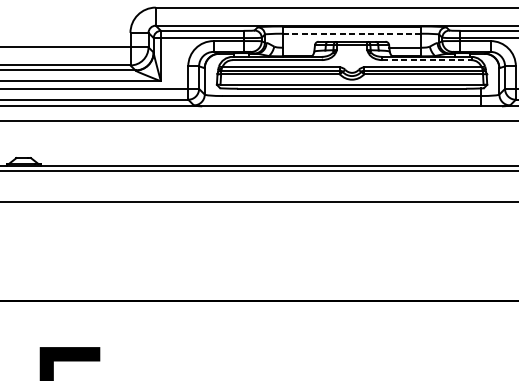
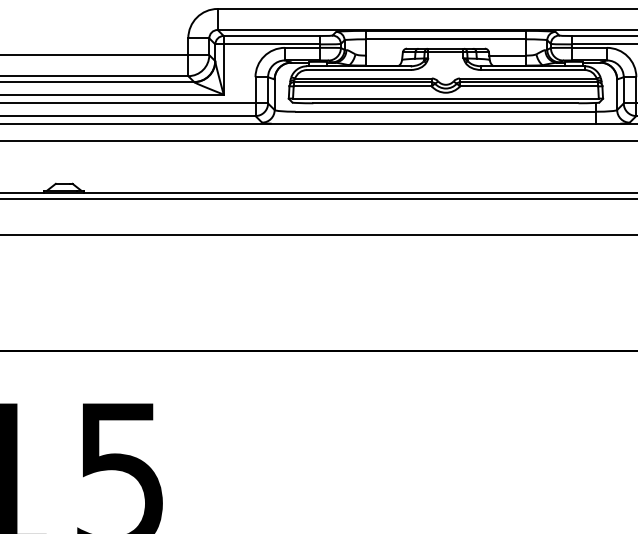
line: (352, 33) -> (446, 39), dashed -> solid
line: (426, 60) -> (532, 70), dashed -> solid

